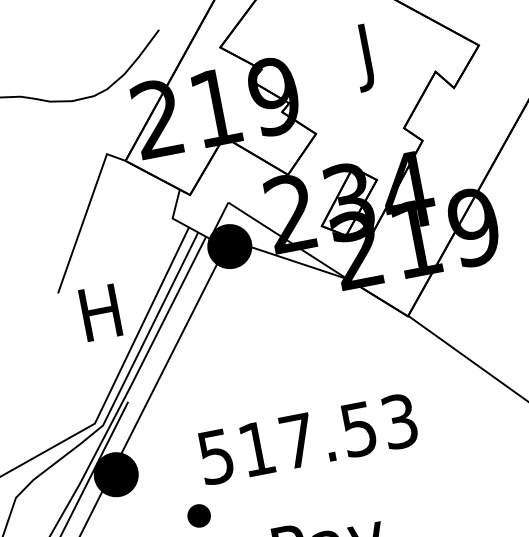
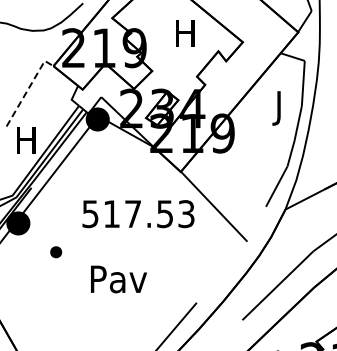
text: (367, 57) -> (185, 37), J -> H
line: (85, 212) -> (28, 88), solid -> dashed
text: (308, 439) -> (138, 214), moved

